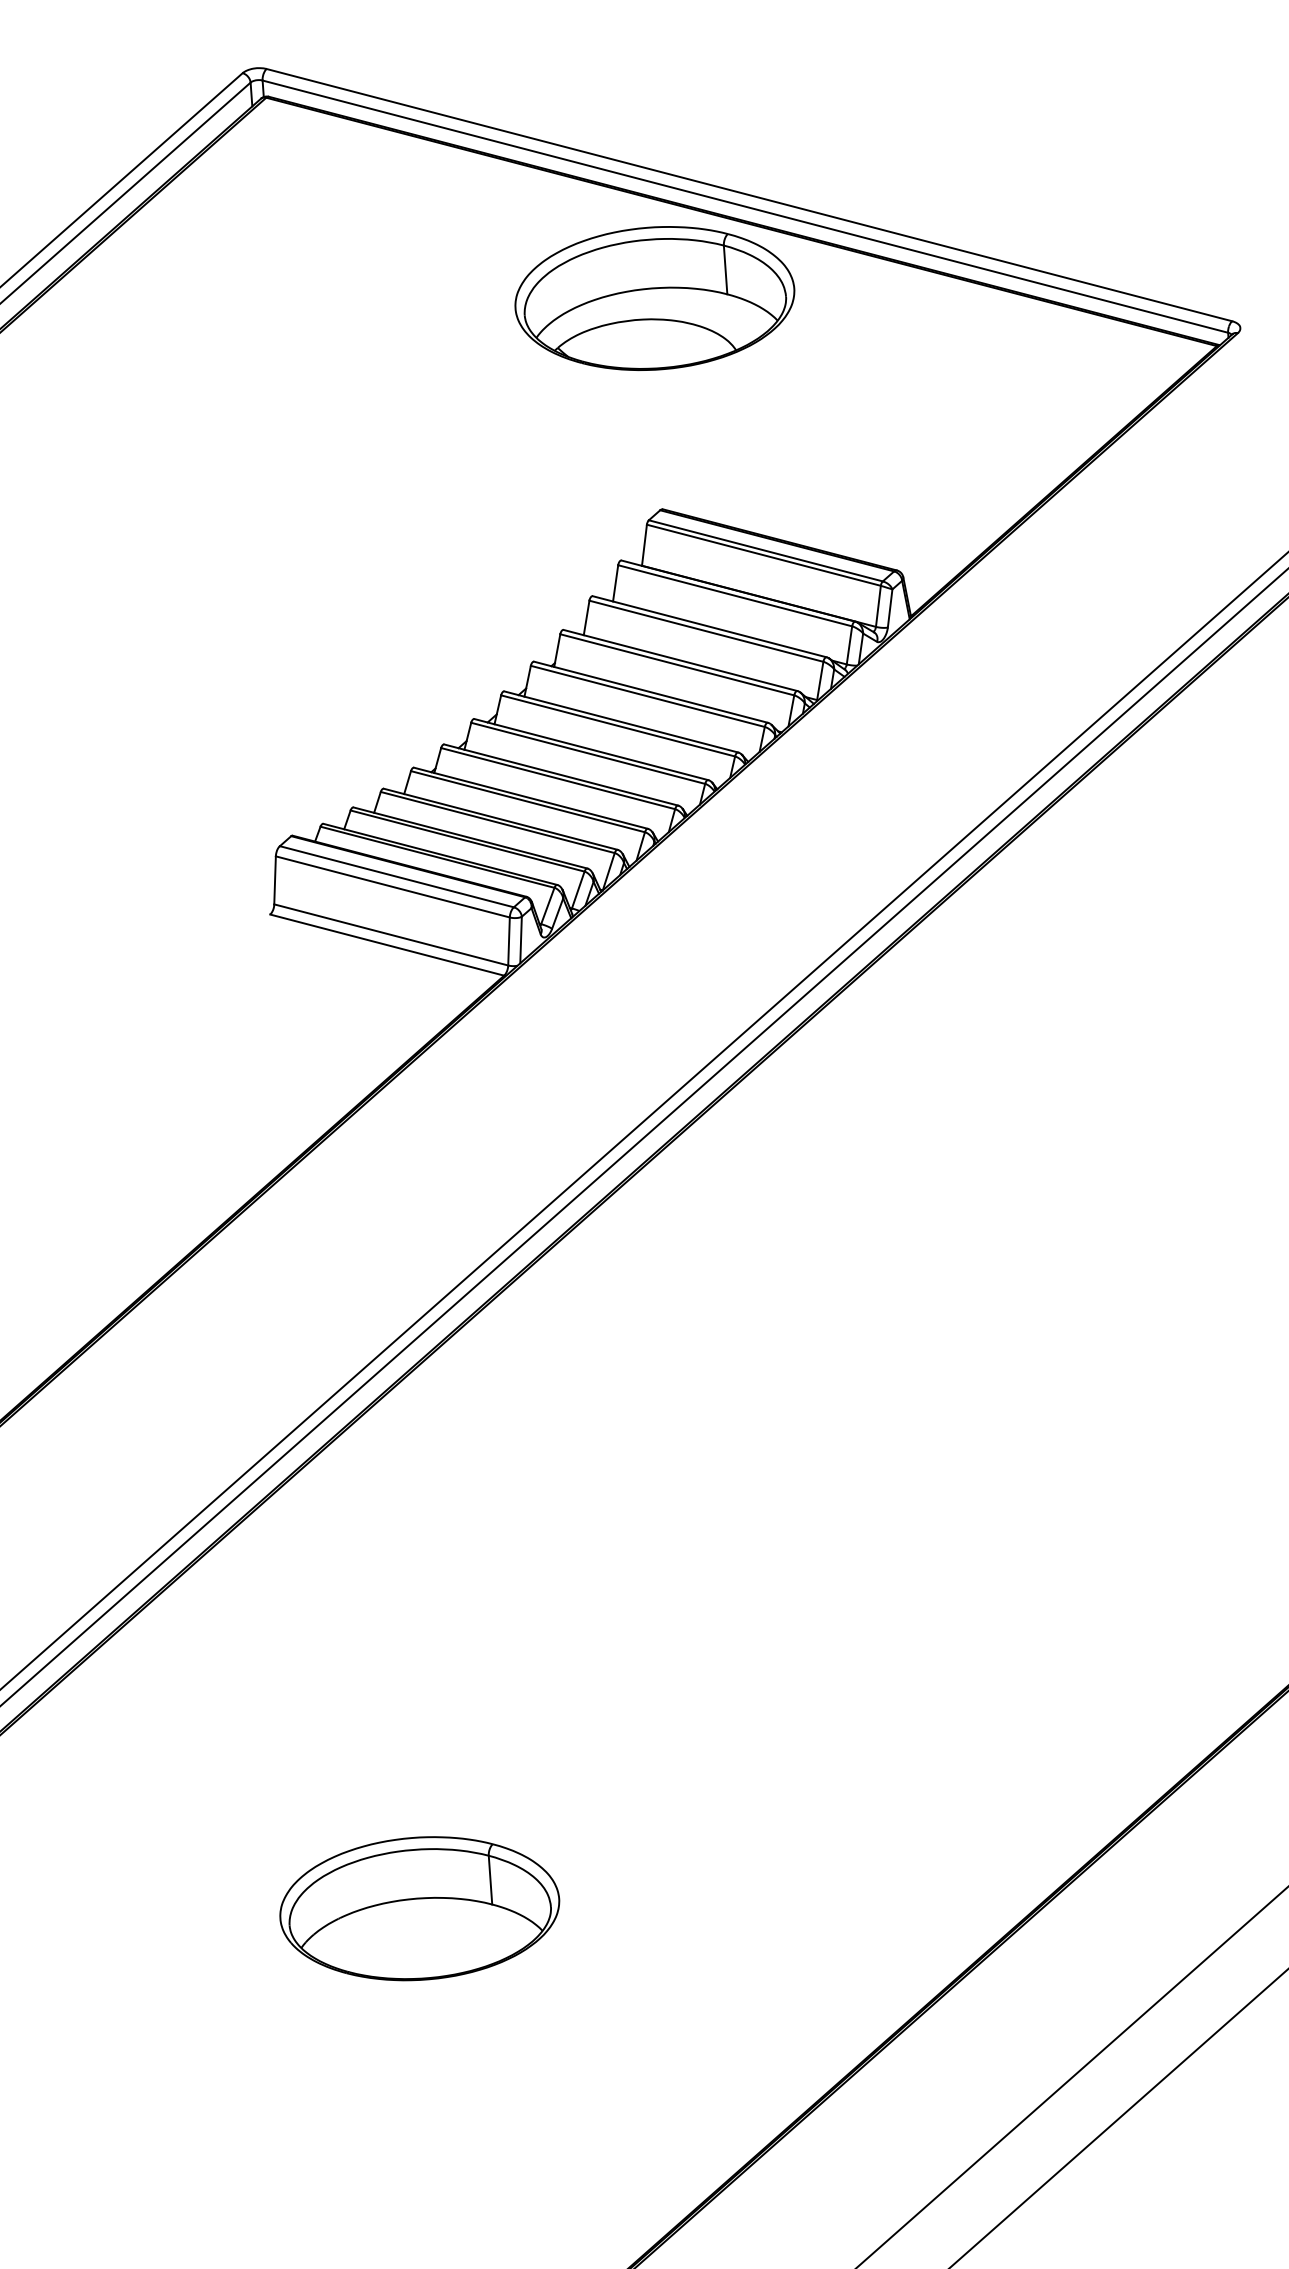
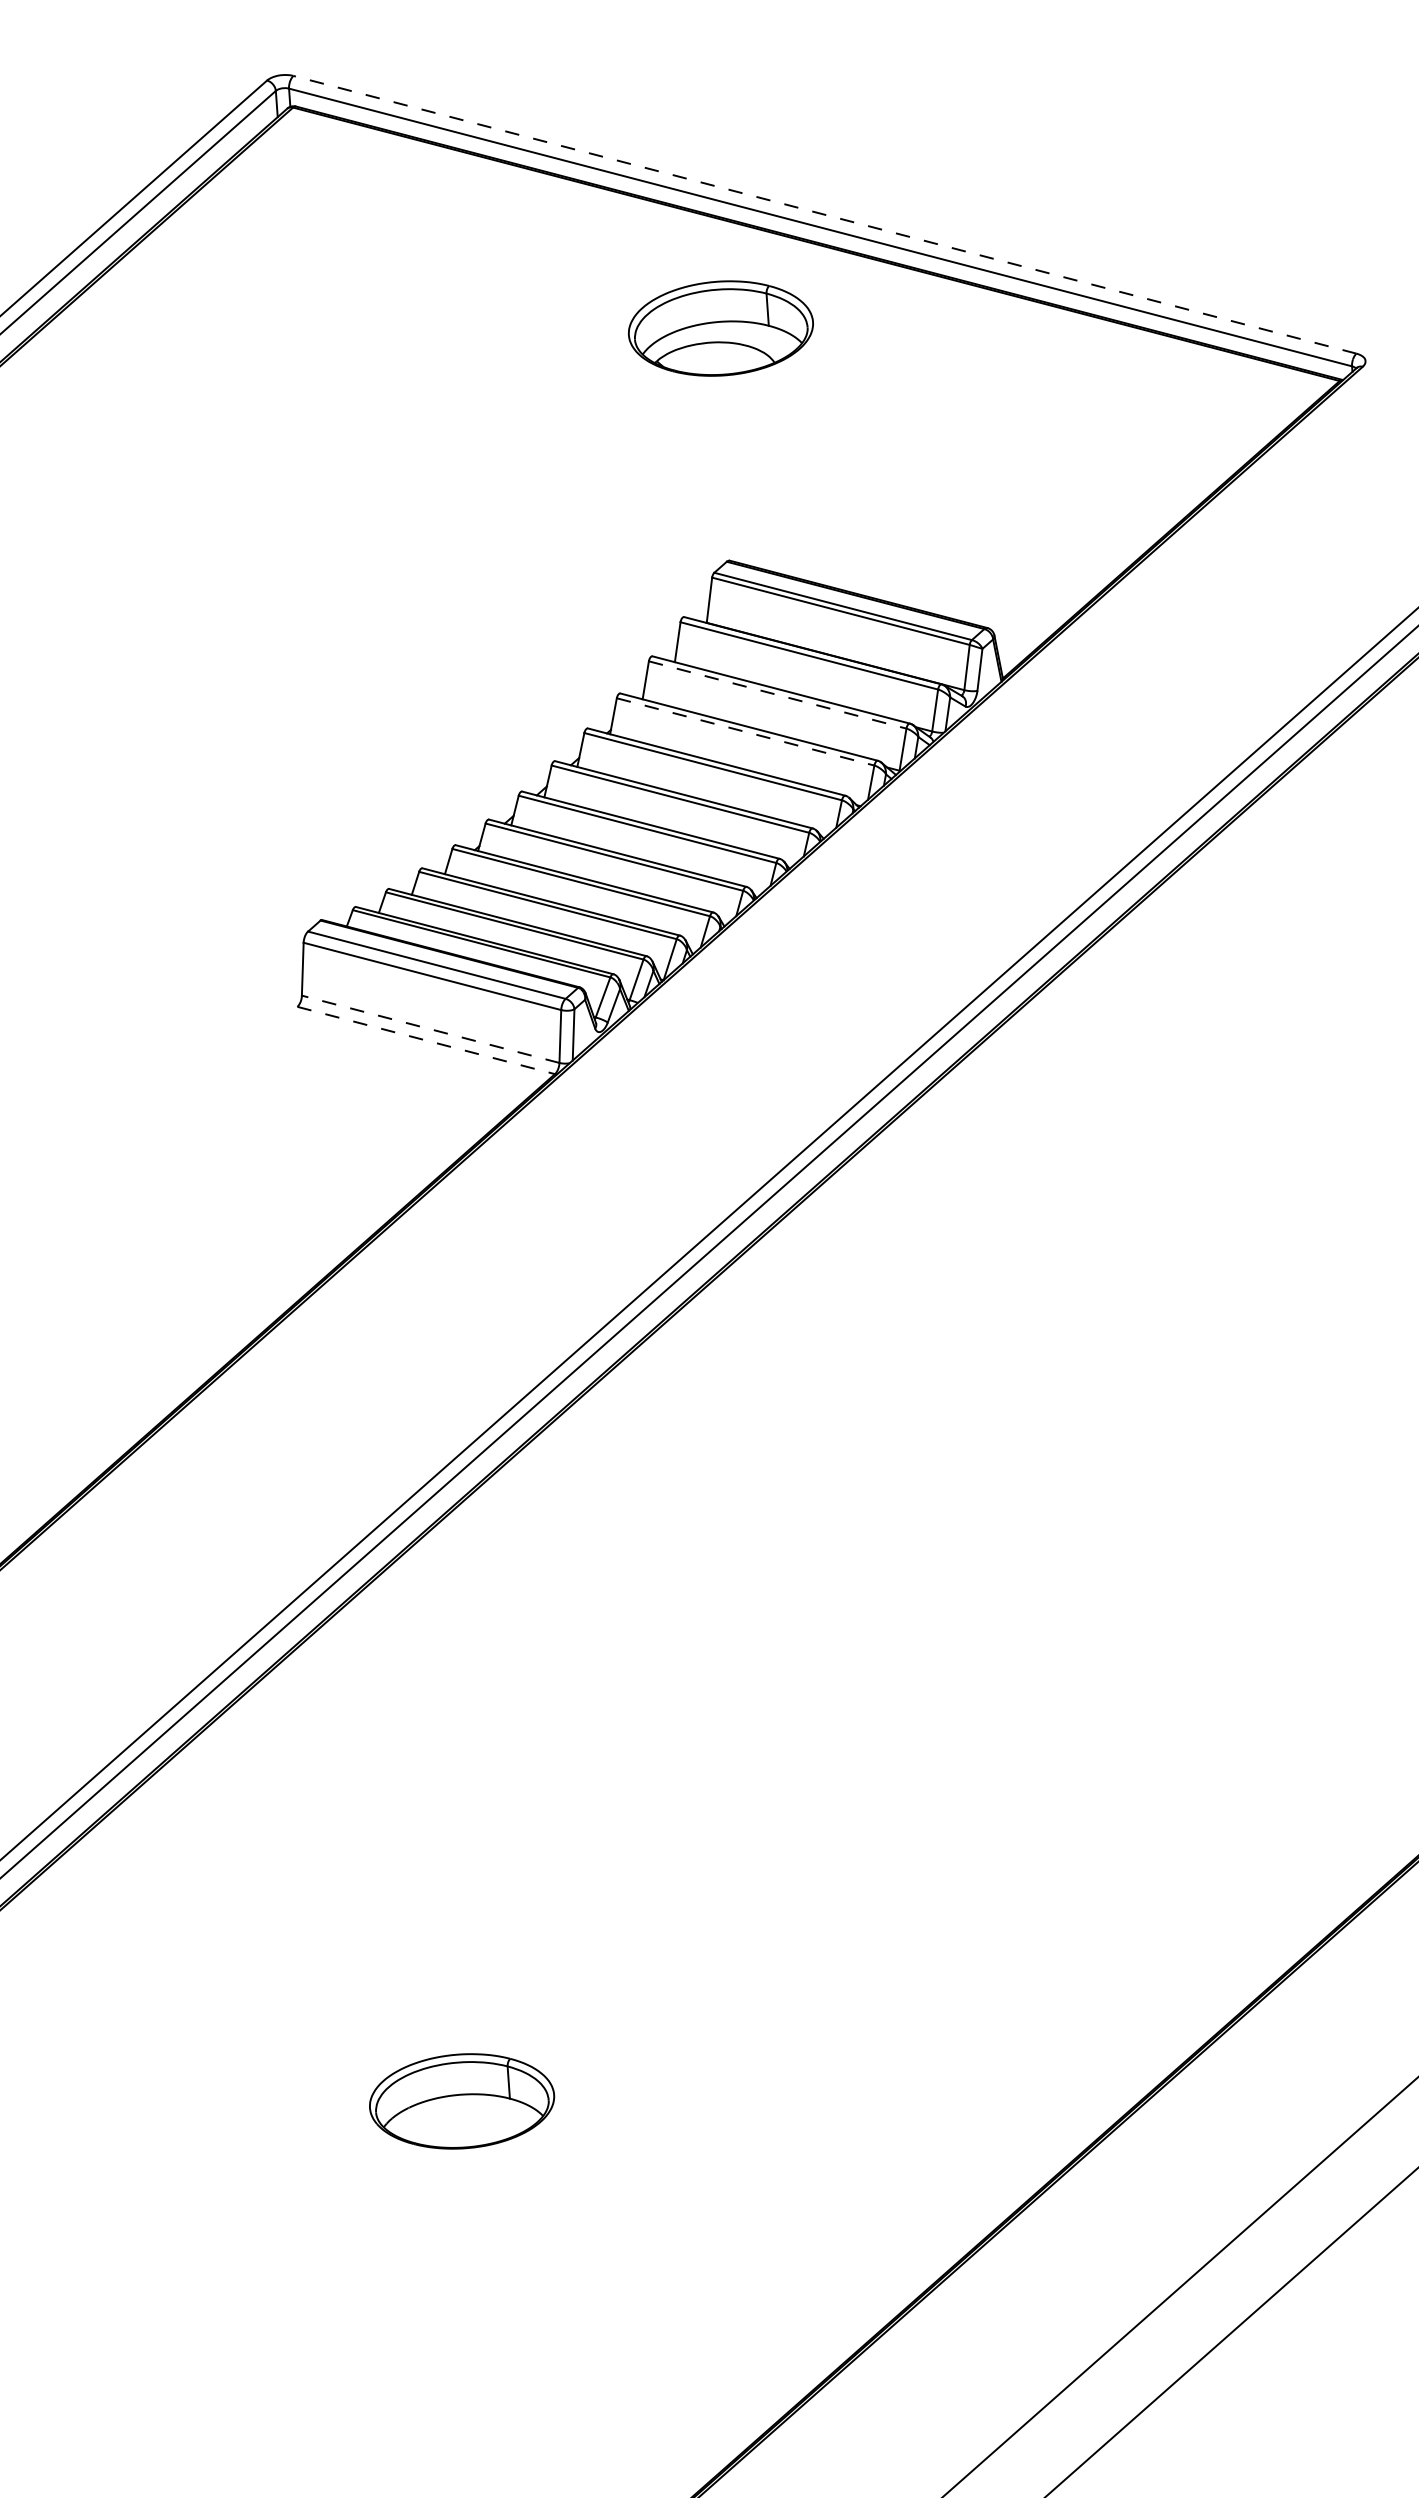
line: (748, 194) -> (824, 214), solid -> dashed
part: (654, 298) -> (720, 328), size x0.6
line: (707, 631) -> (778, 695), solid -> dashed
line: (678, 665) -> (746, 732), solid -> dashed
line: (391, 935) -> (430, 1029), solid -> dashed
line: (387, 945) -> (426, 1040), solid -> dashed
part: (419, 1908) -> (461, 2101), size x0.6

